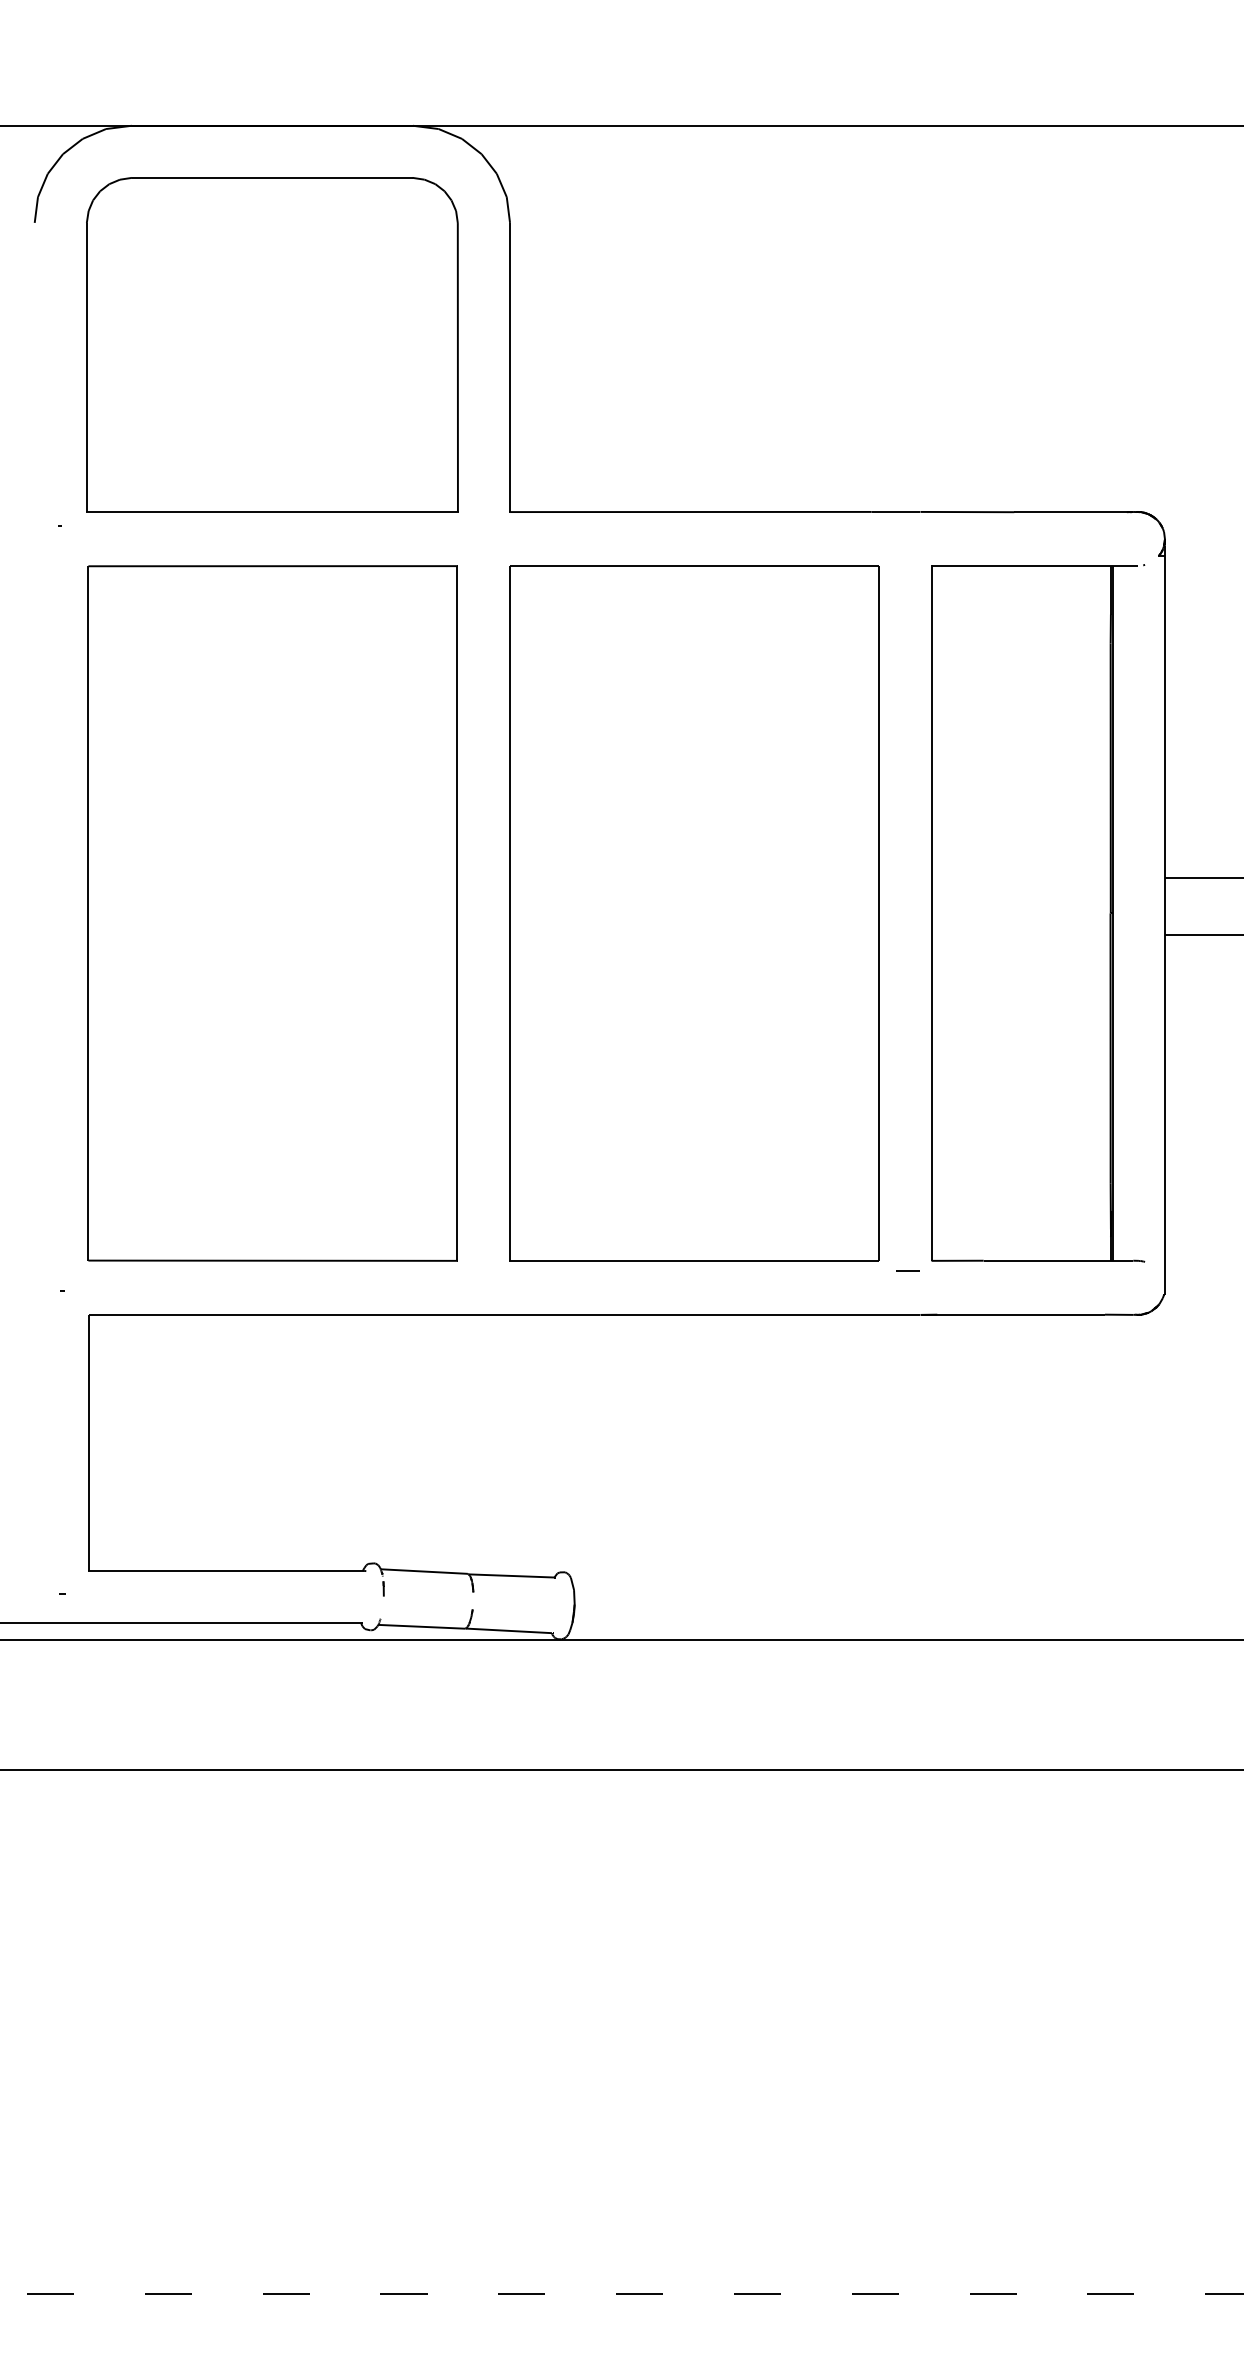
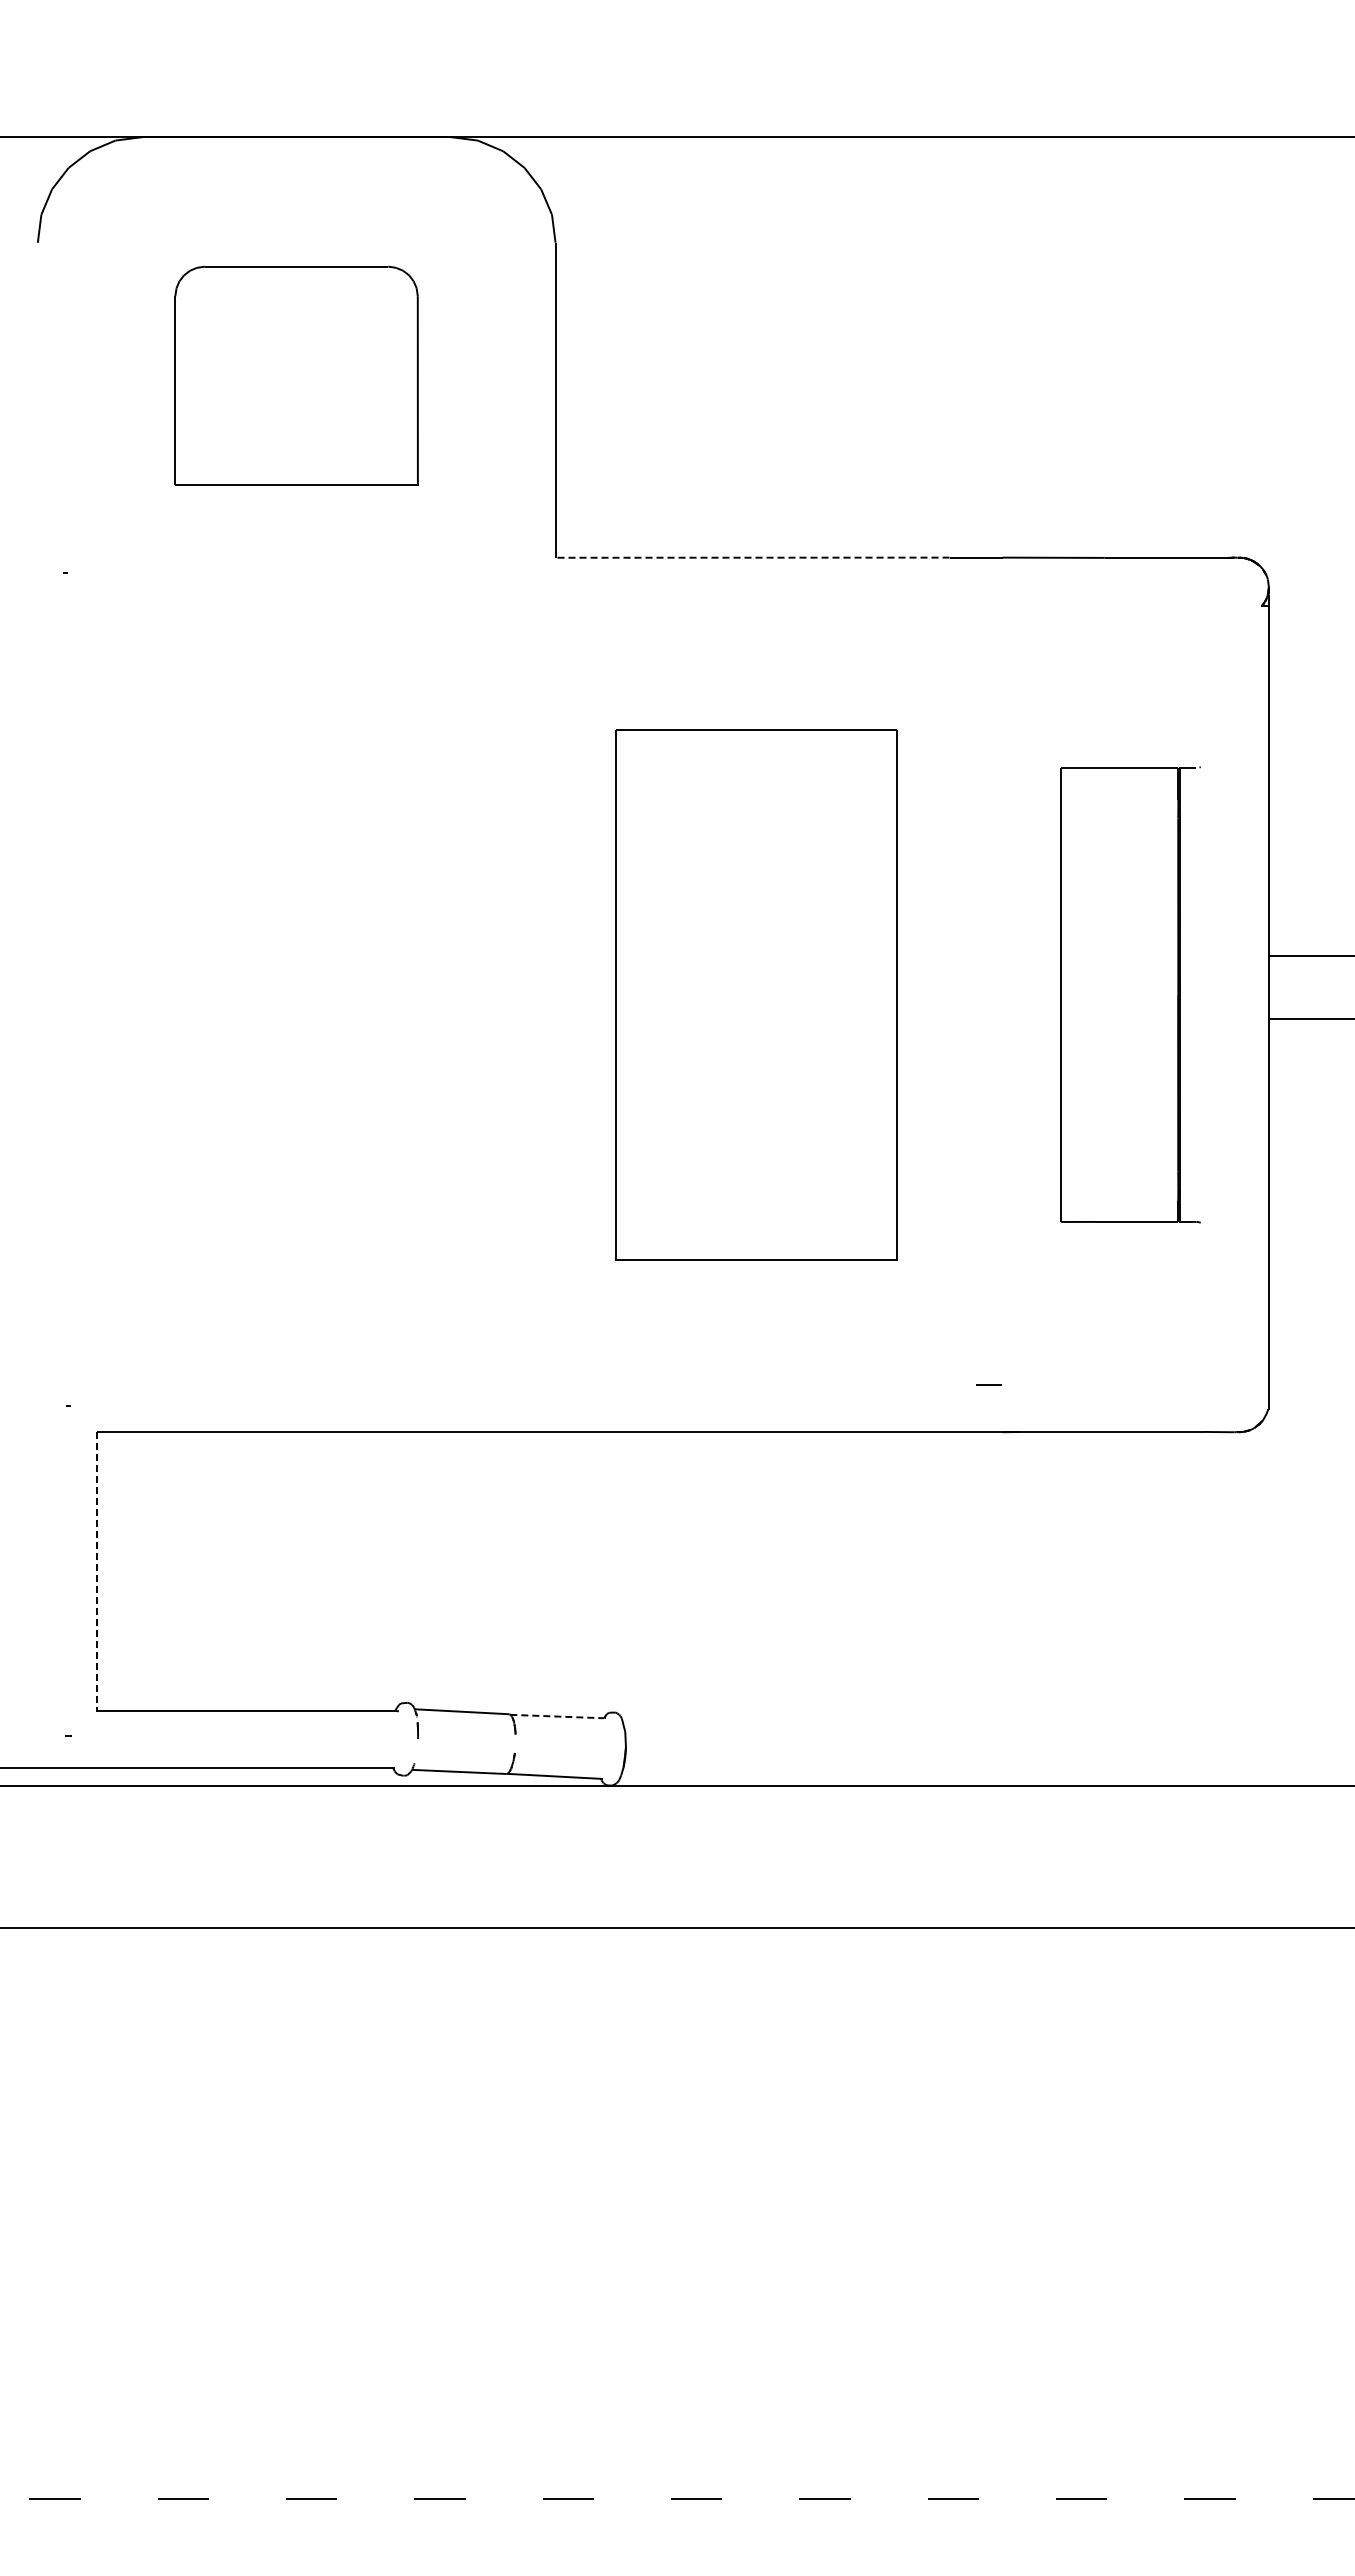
part: (272, 344) -> (296, 375), size x0.6
line: (690, 511) -> (752, 557), solid -> dashed
part: (272, 913) -> (296, 994), removed
part: (694, 913) -> (756, 994), size x0.7
part: (1037, 913) -> (1130, 994), size x0.6
line: (88, 1443) -> (96, 1572), solid -> dashed
line: (511, 1575) -> (557, 1716), solid -> dashed

